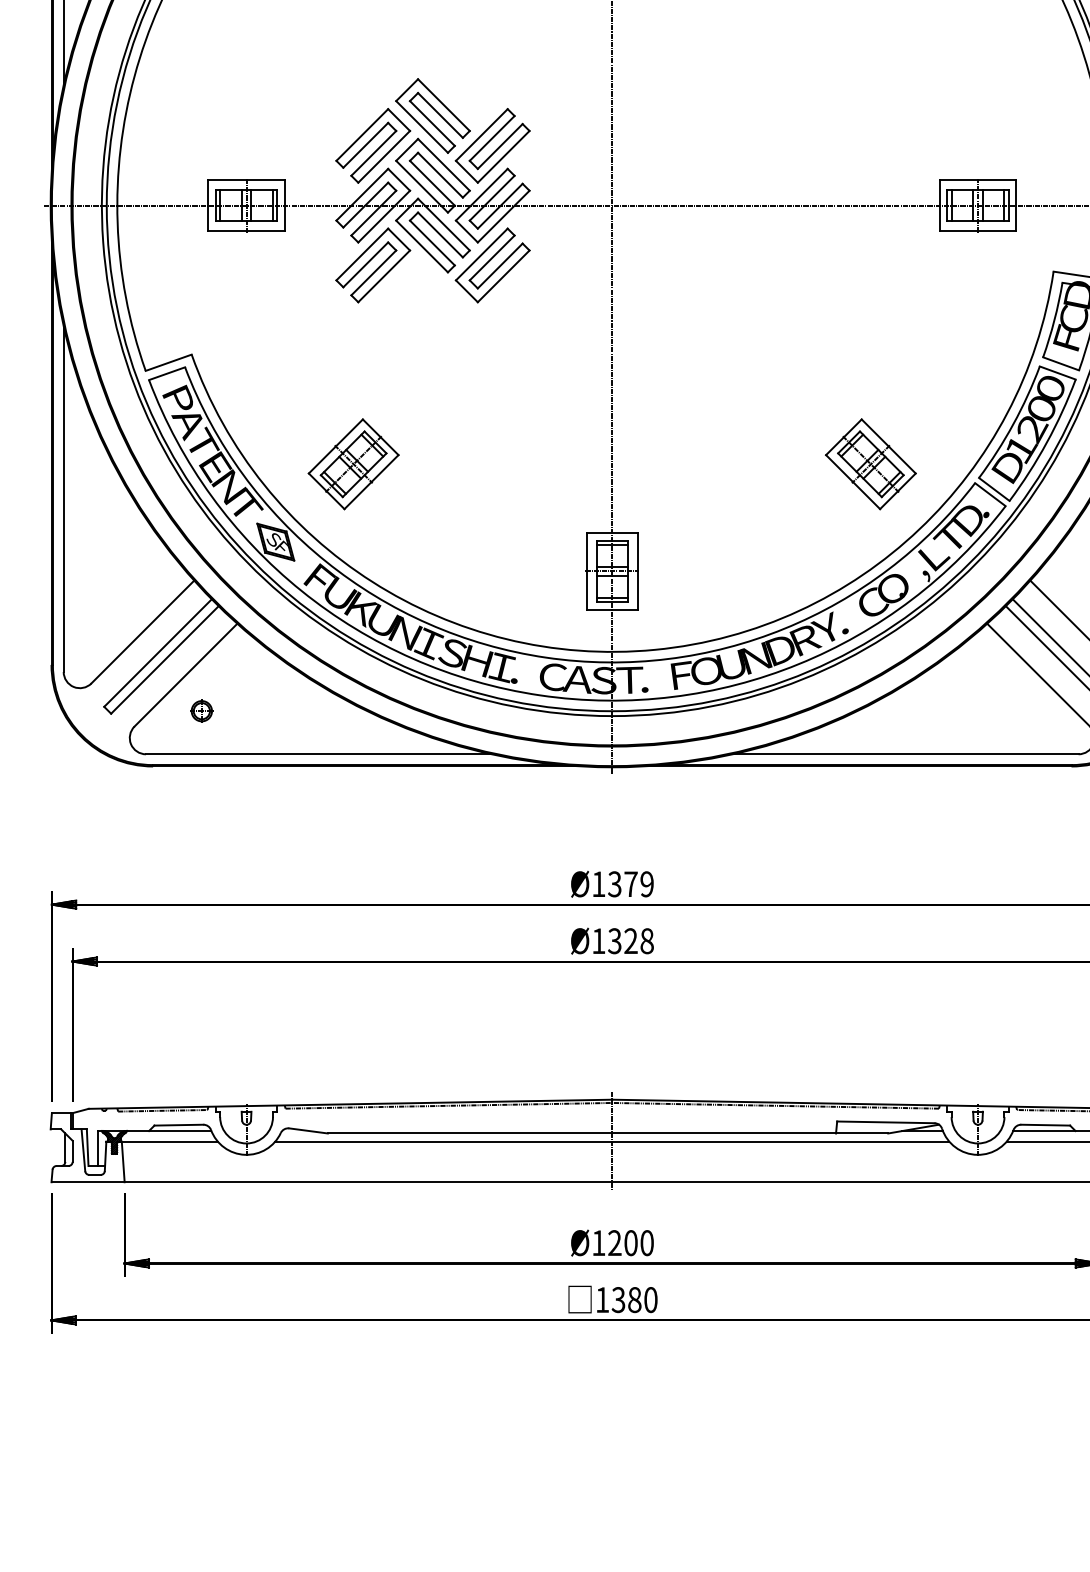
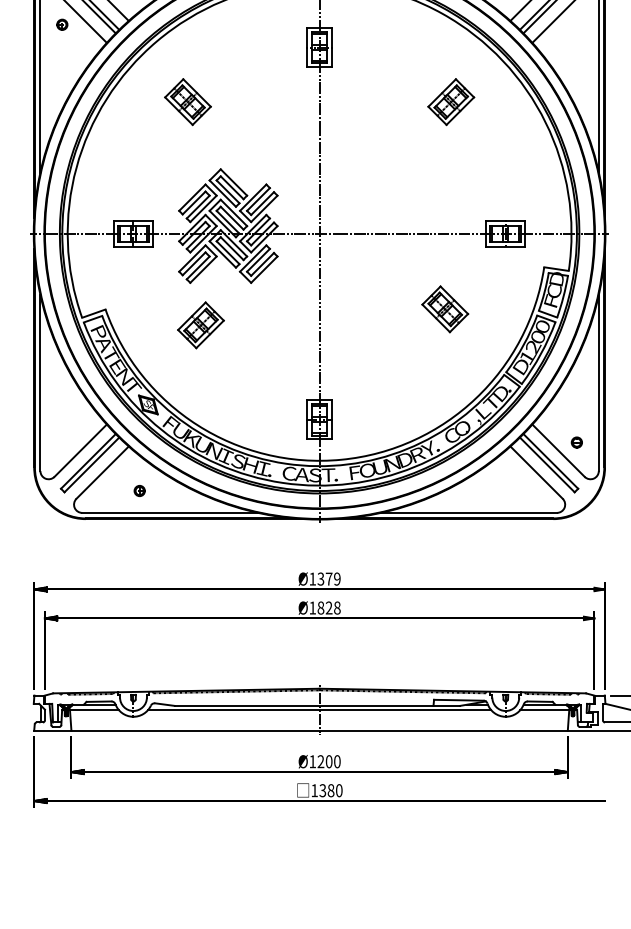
part: (352, 464) -> (200, 325), moved
part: (871, 464) -> (445, 309), moved
part: (201, 712) -> (139, 491), moved
text: (614, 940) -> (320, 607), Ø1328 -> Ø1828

